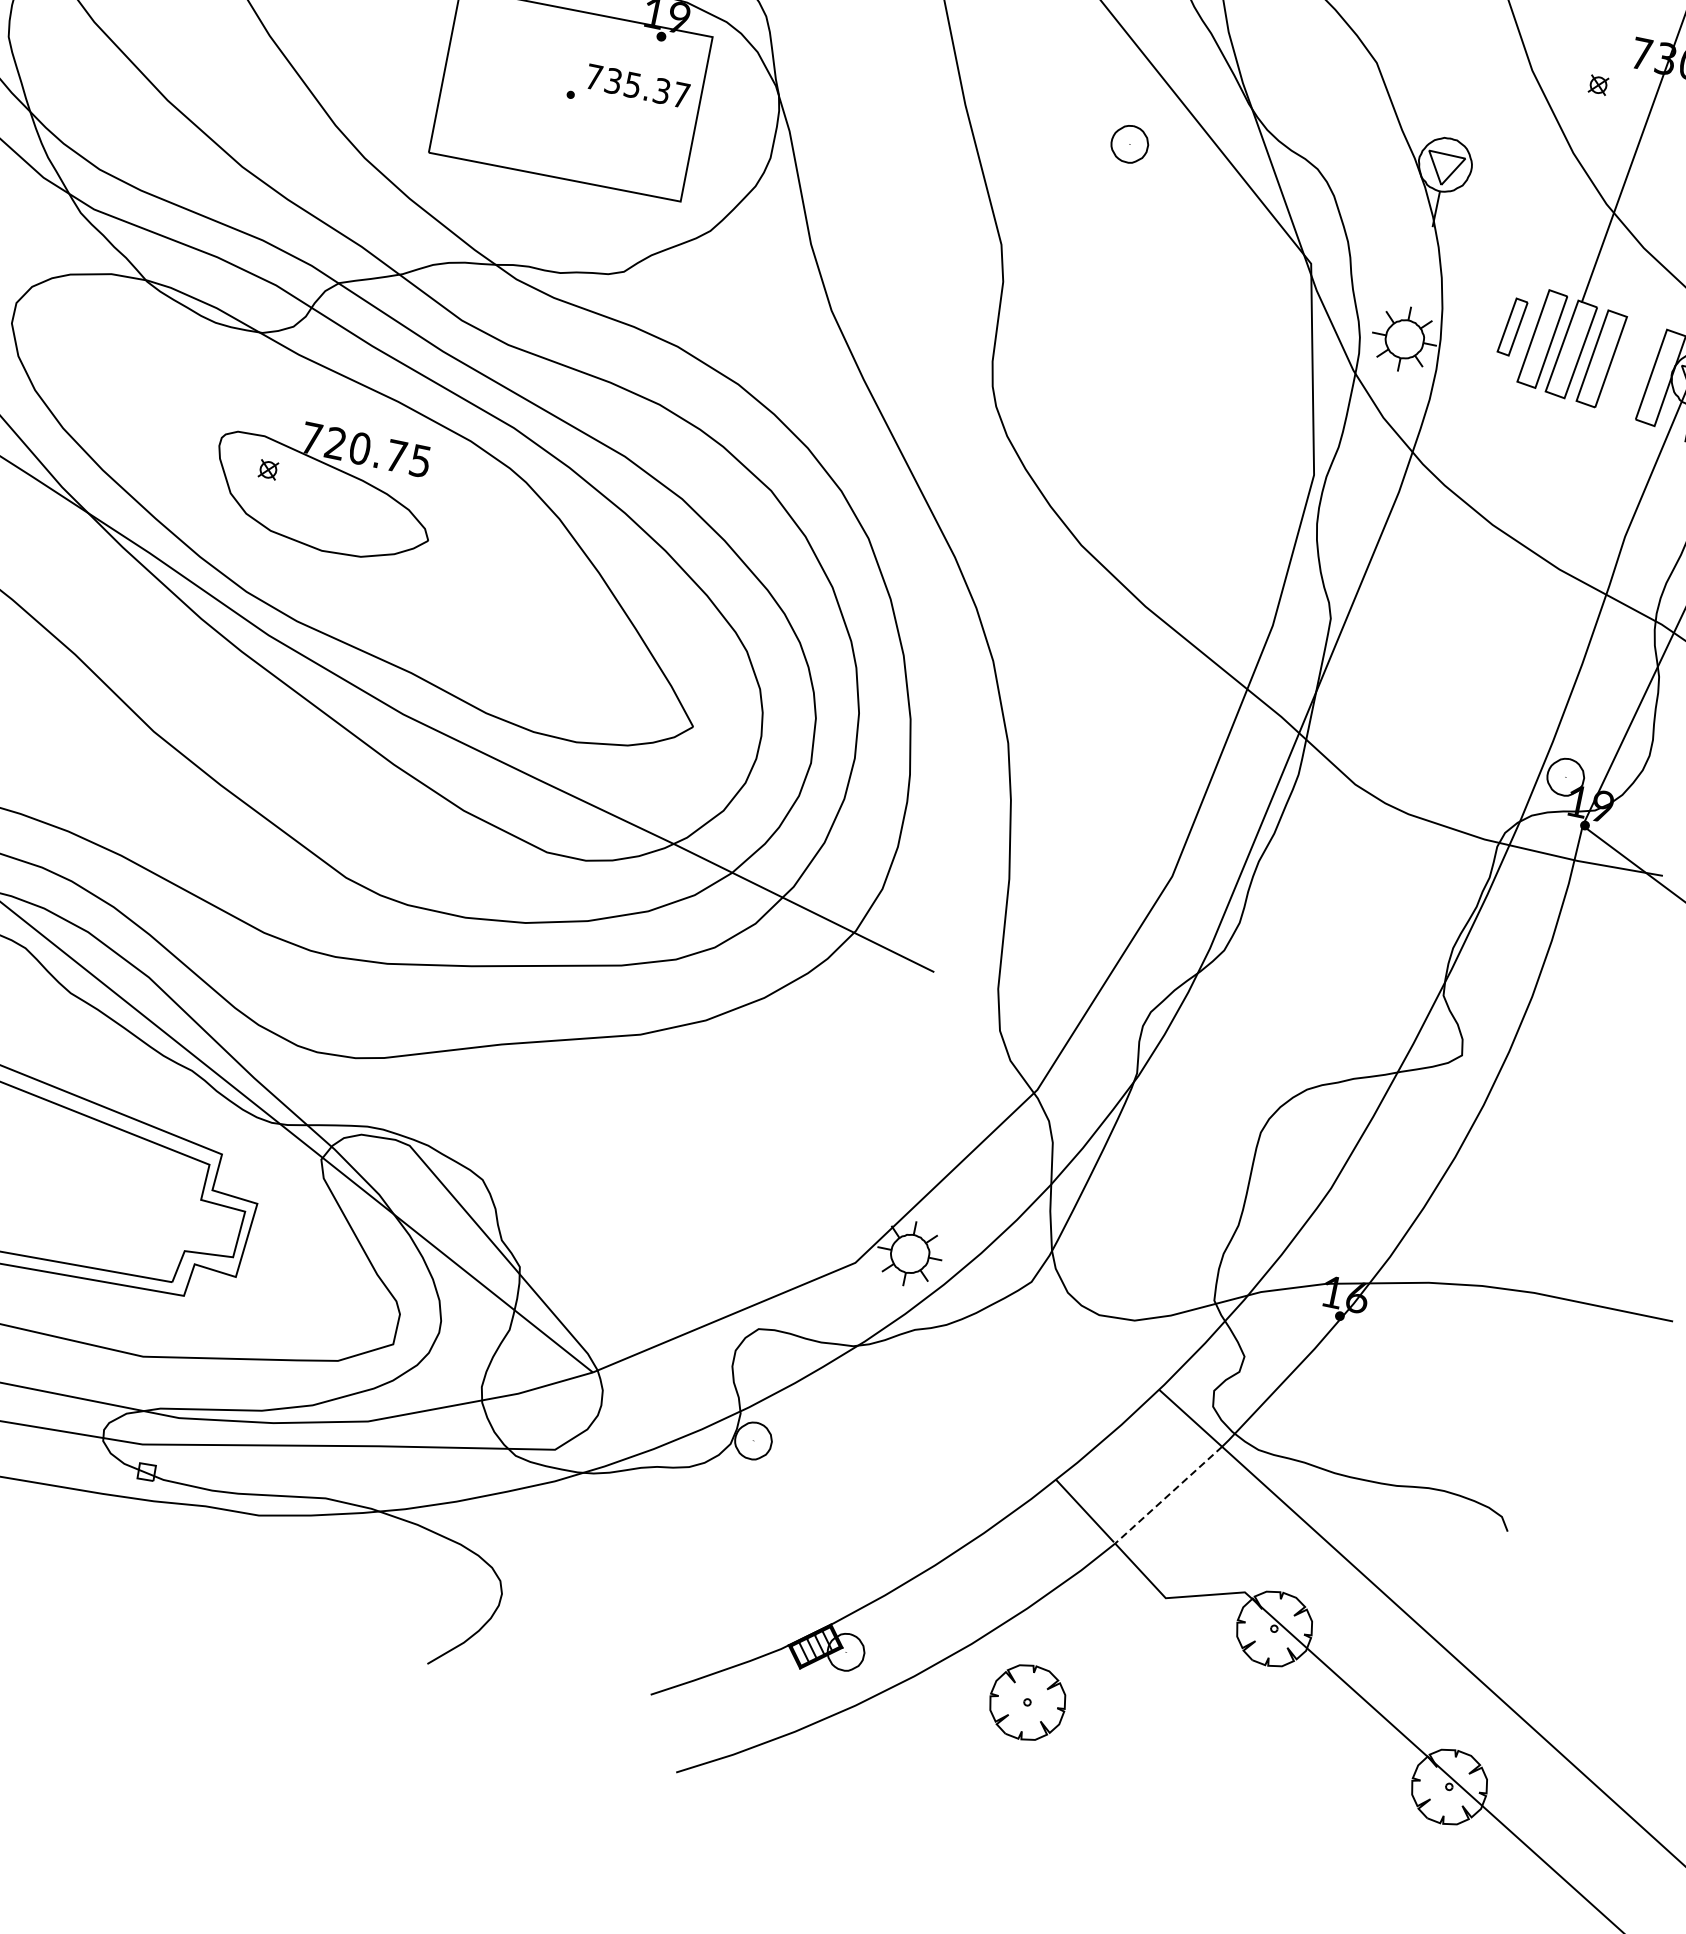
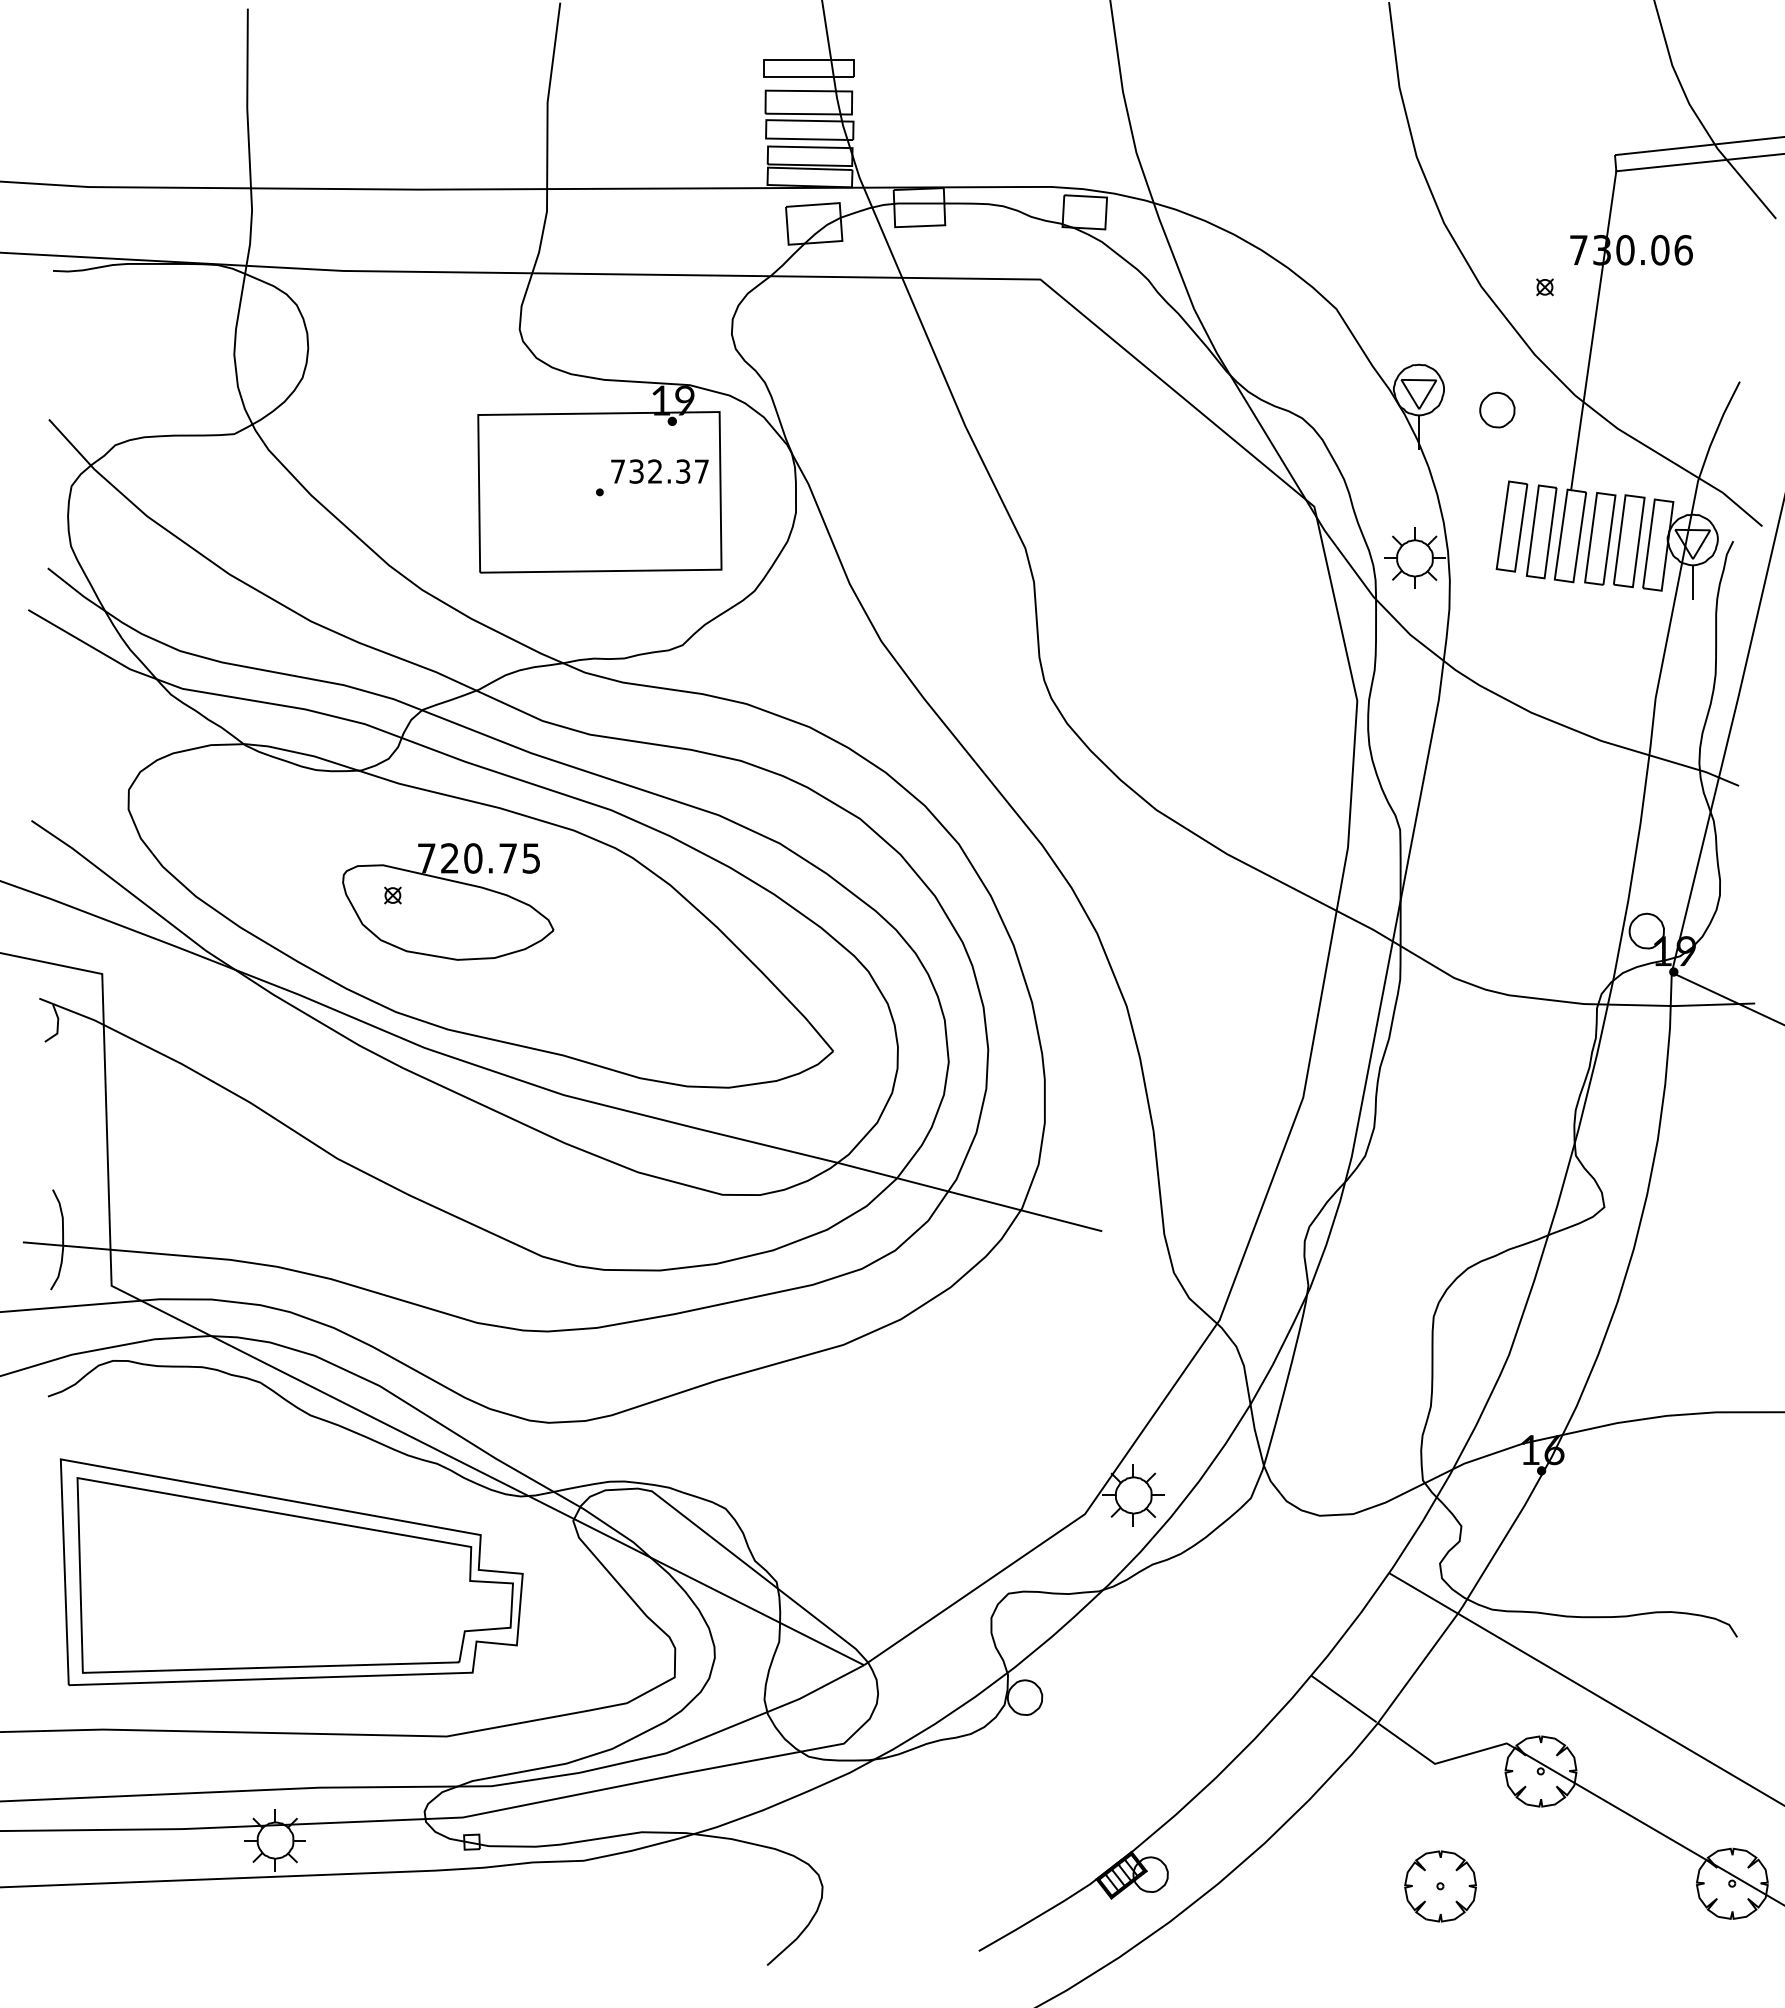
text: (633, 85) -> (655, 471), 735.37 -> 732.37
part: (1130, 143) -> (1497, 409), moved
part: (1512, 326) -> (1511, 526), size x1.67
part: (1631, 367) -> (1629, 541), added
line: (1168, 1495) -> (1417, 1668), dashed -> solid
part: (1027, 1702) -> (1440, 1886), moved

